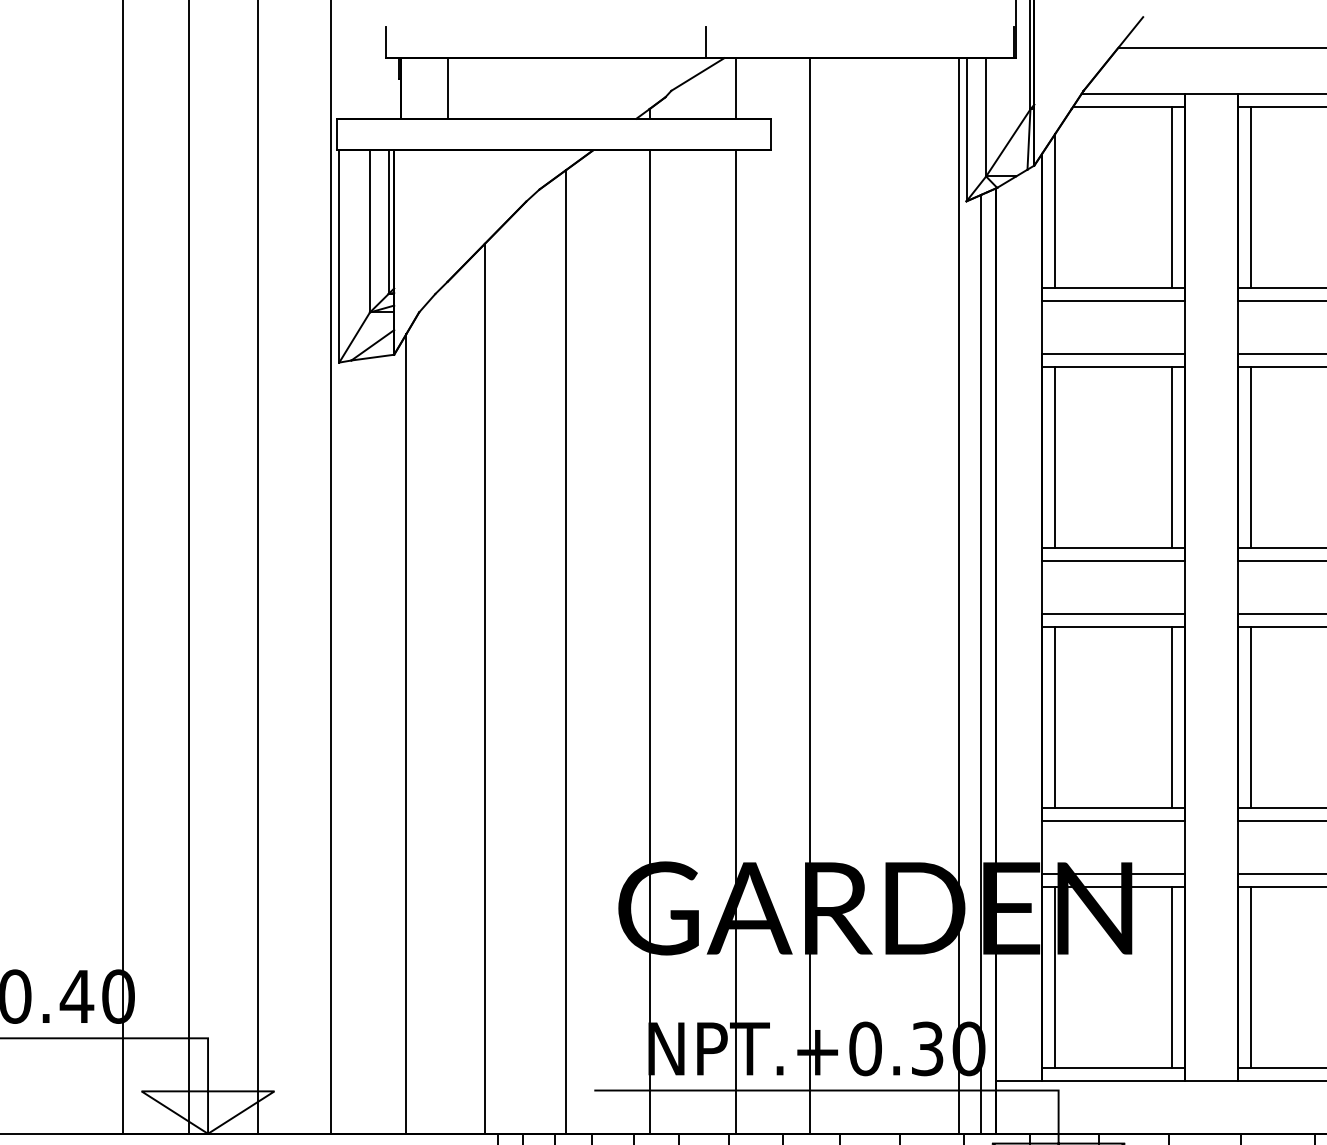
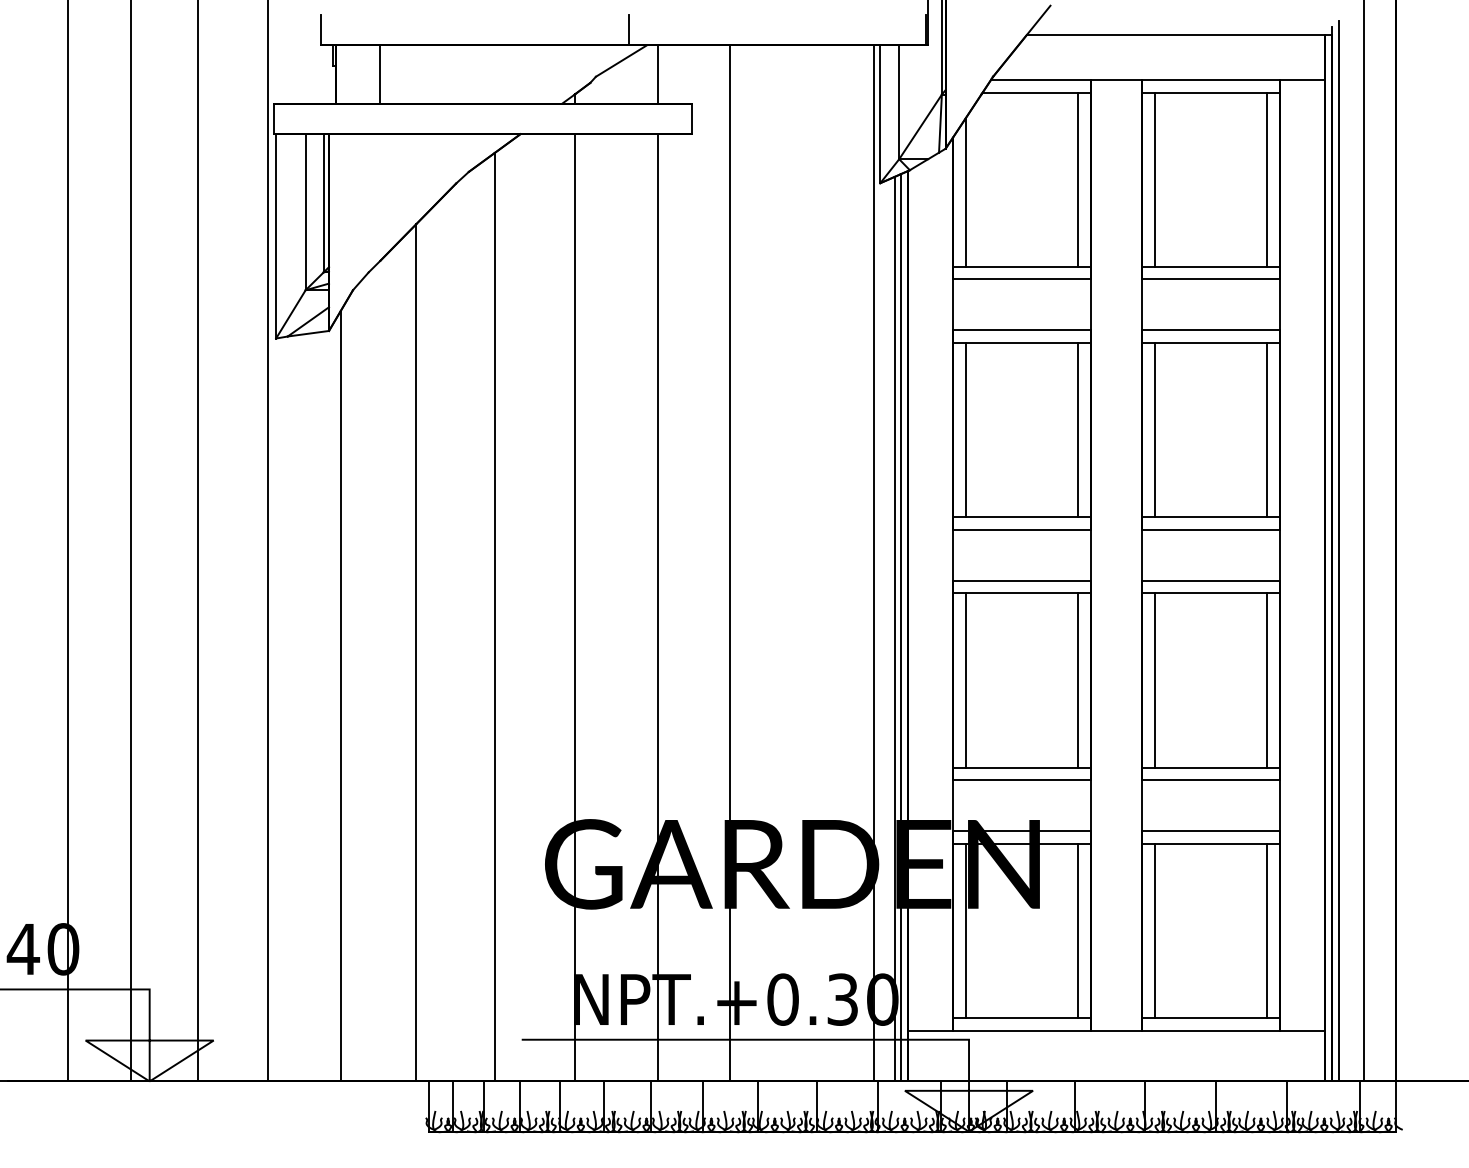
line: (987, 662) -> (900, 627), added

